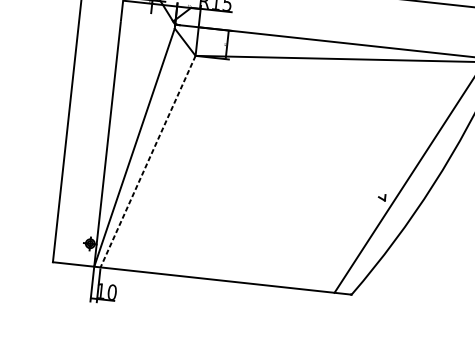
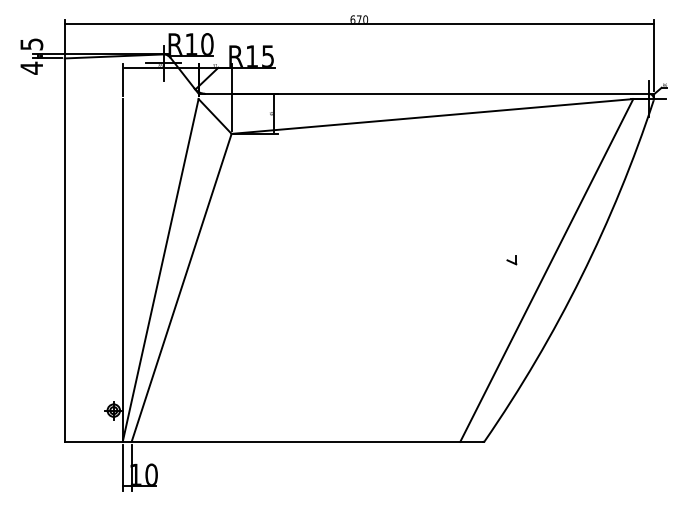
line: (148, 161) -> (181, 287), dashed -> solid
part: (381, 197) -> (511, 260), moved

